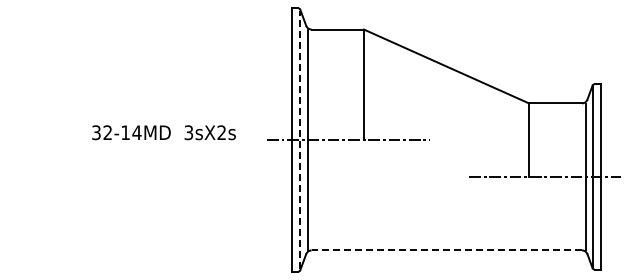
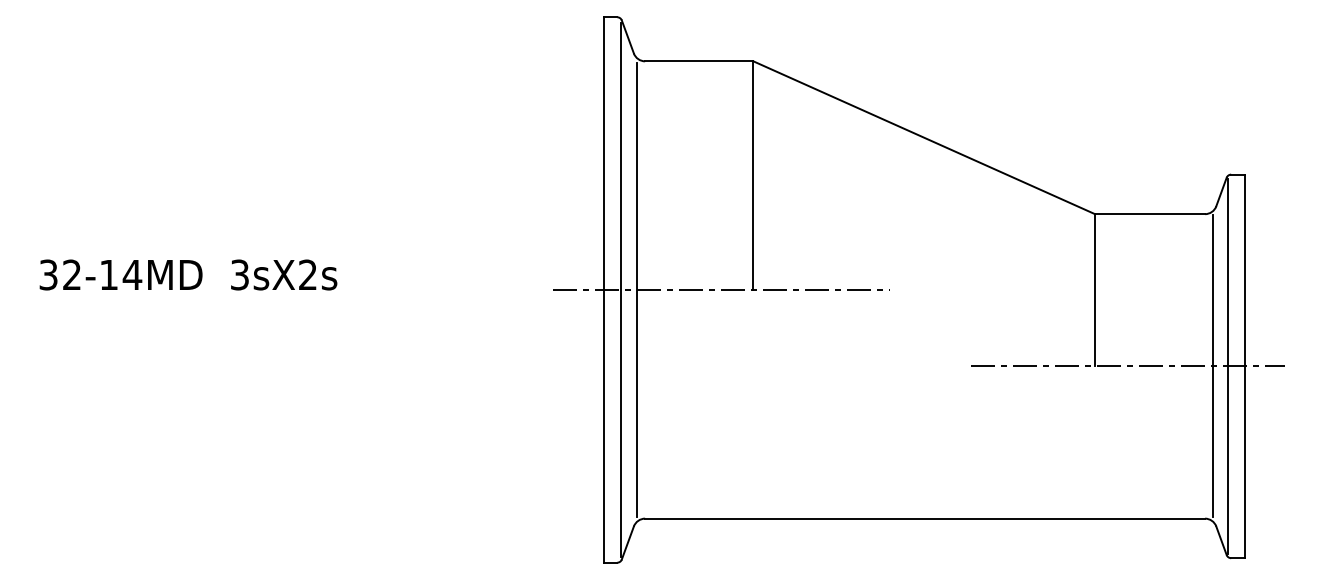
text: (163, 132) -> (187, 274), moved
line: (299, 139) -> (620, 288), dashed -> solid
line: (446, 250) -> (924, 518), dashed -> solid

